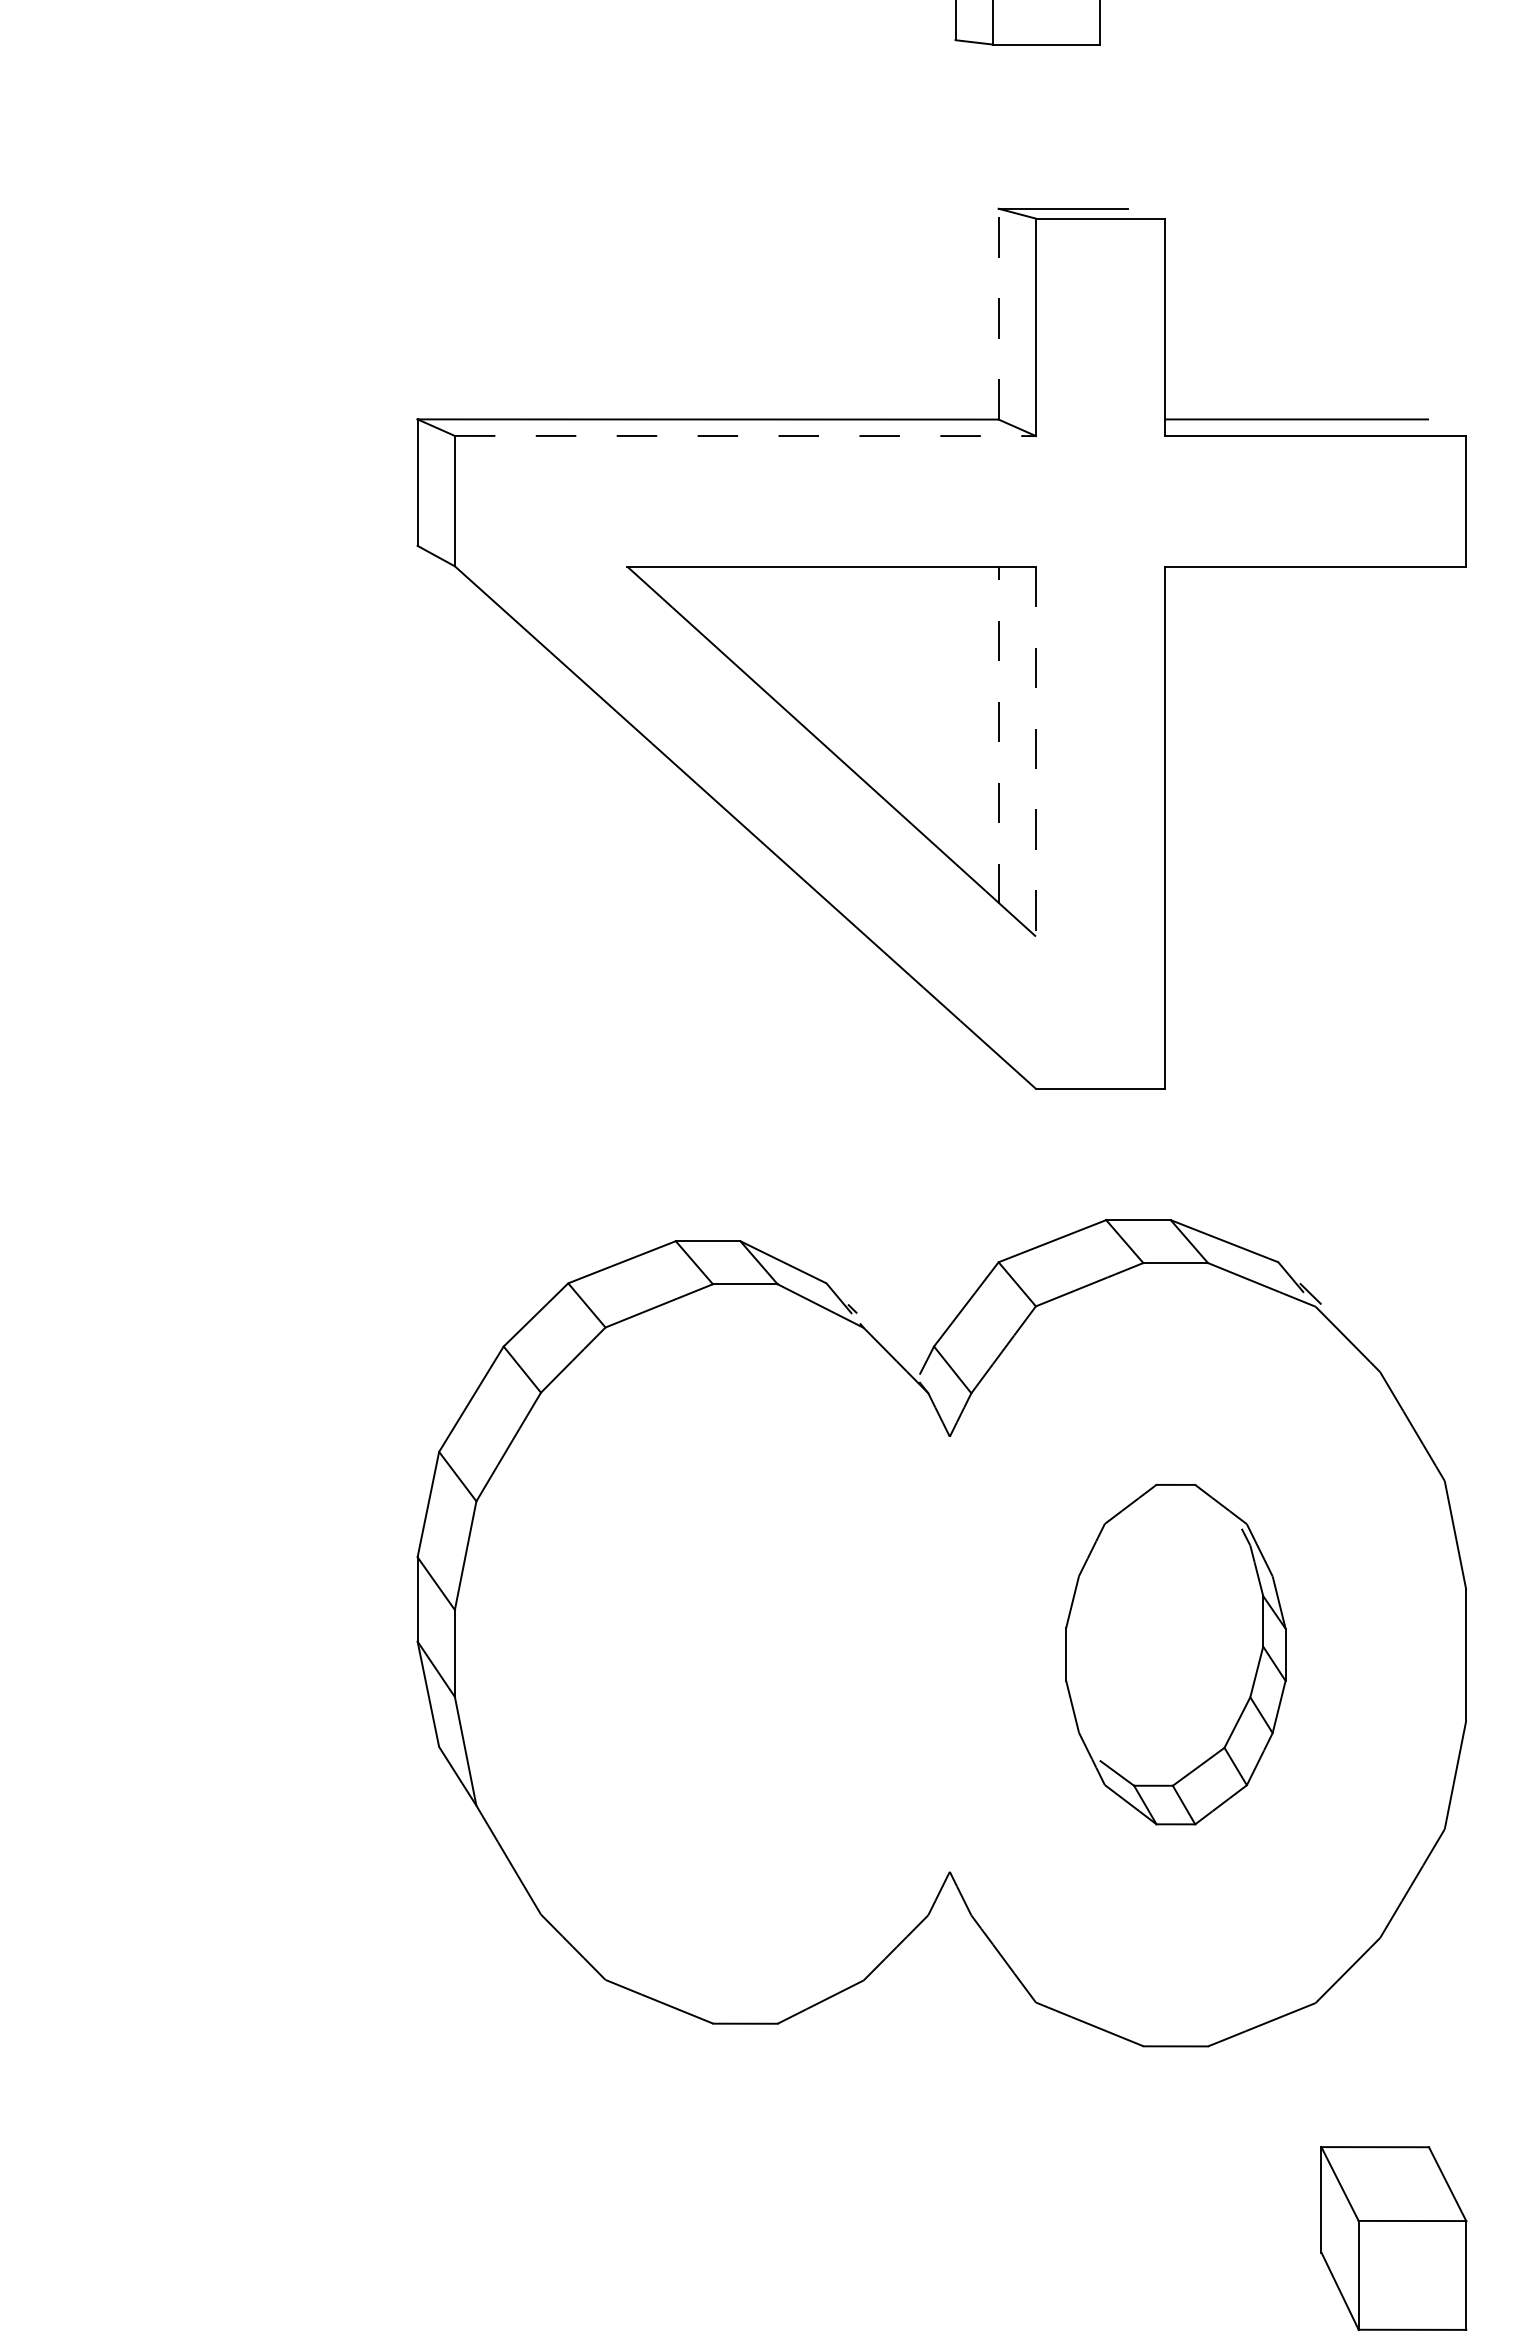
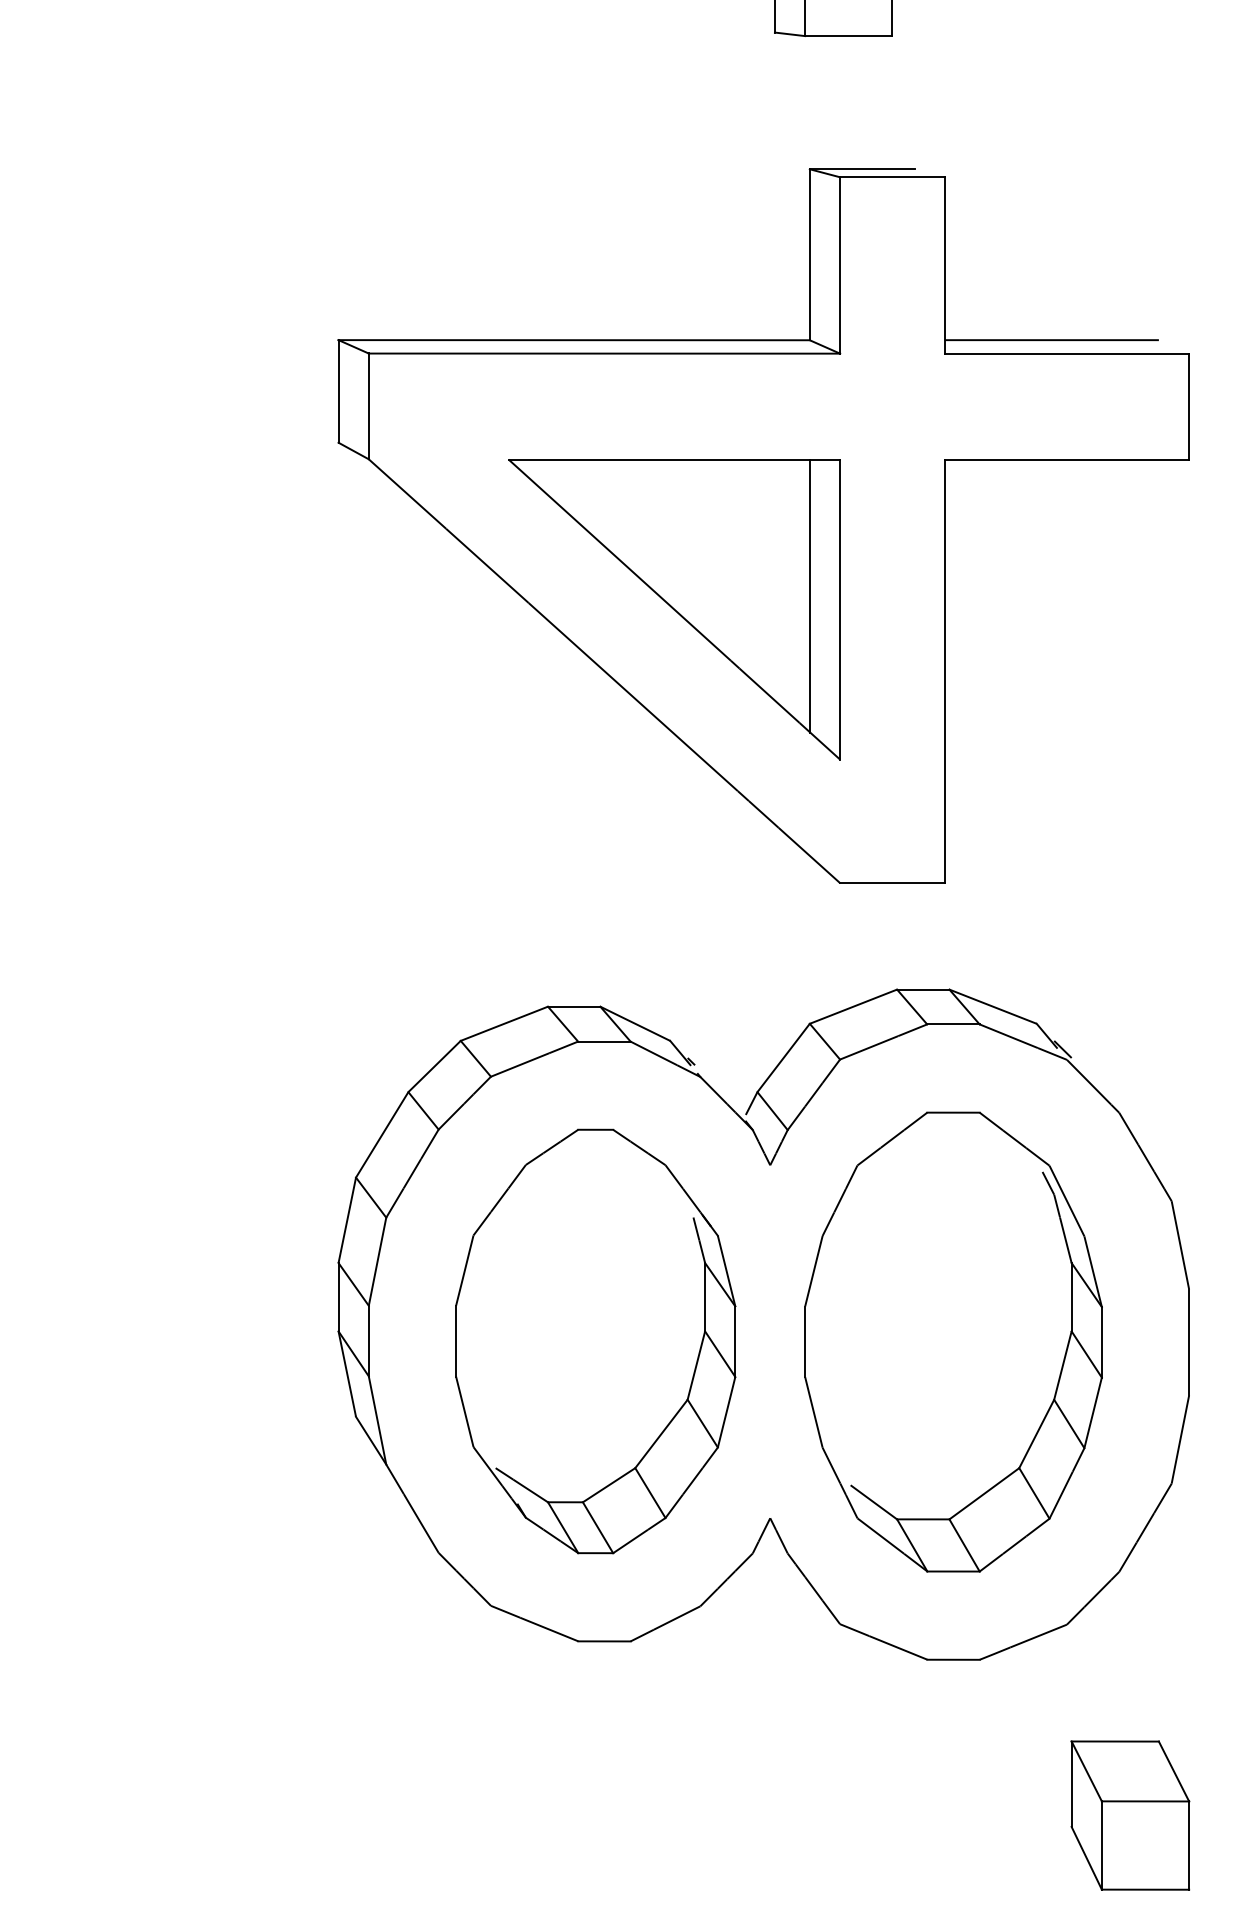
line: (998, 313) -> (809, 254), dashed -> solid
line: (745, 436) -> (604, 354), dashed -> solid
line: (998, 735) -> (809, 596), dashed -> solid
line: (1035, 751) -> (839, 609), dashed -> solid
part: (734, 1653) -> (595, 1341), added
part: (1175, 1654) -> (953, 1341), size x1.67

